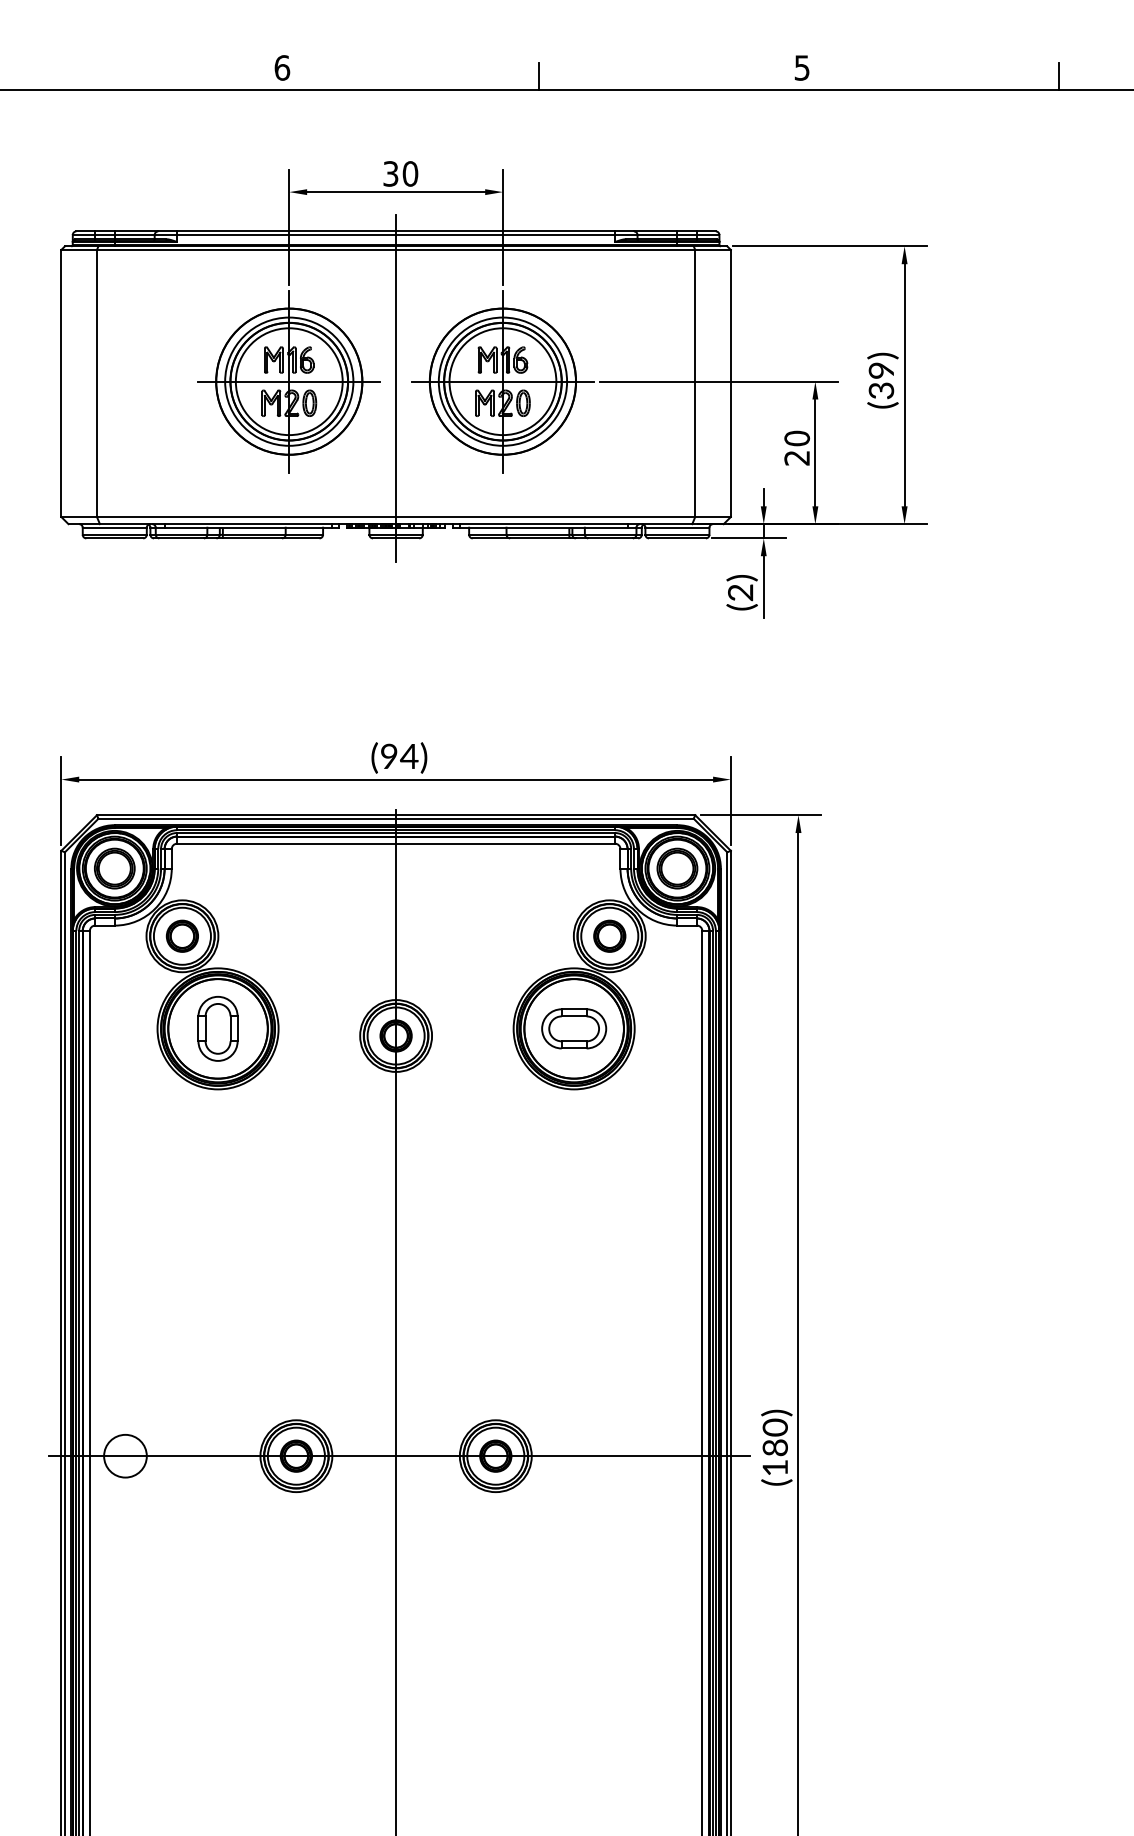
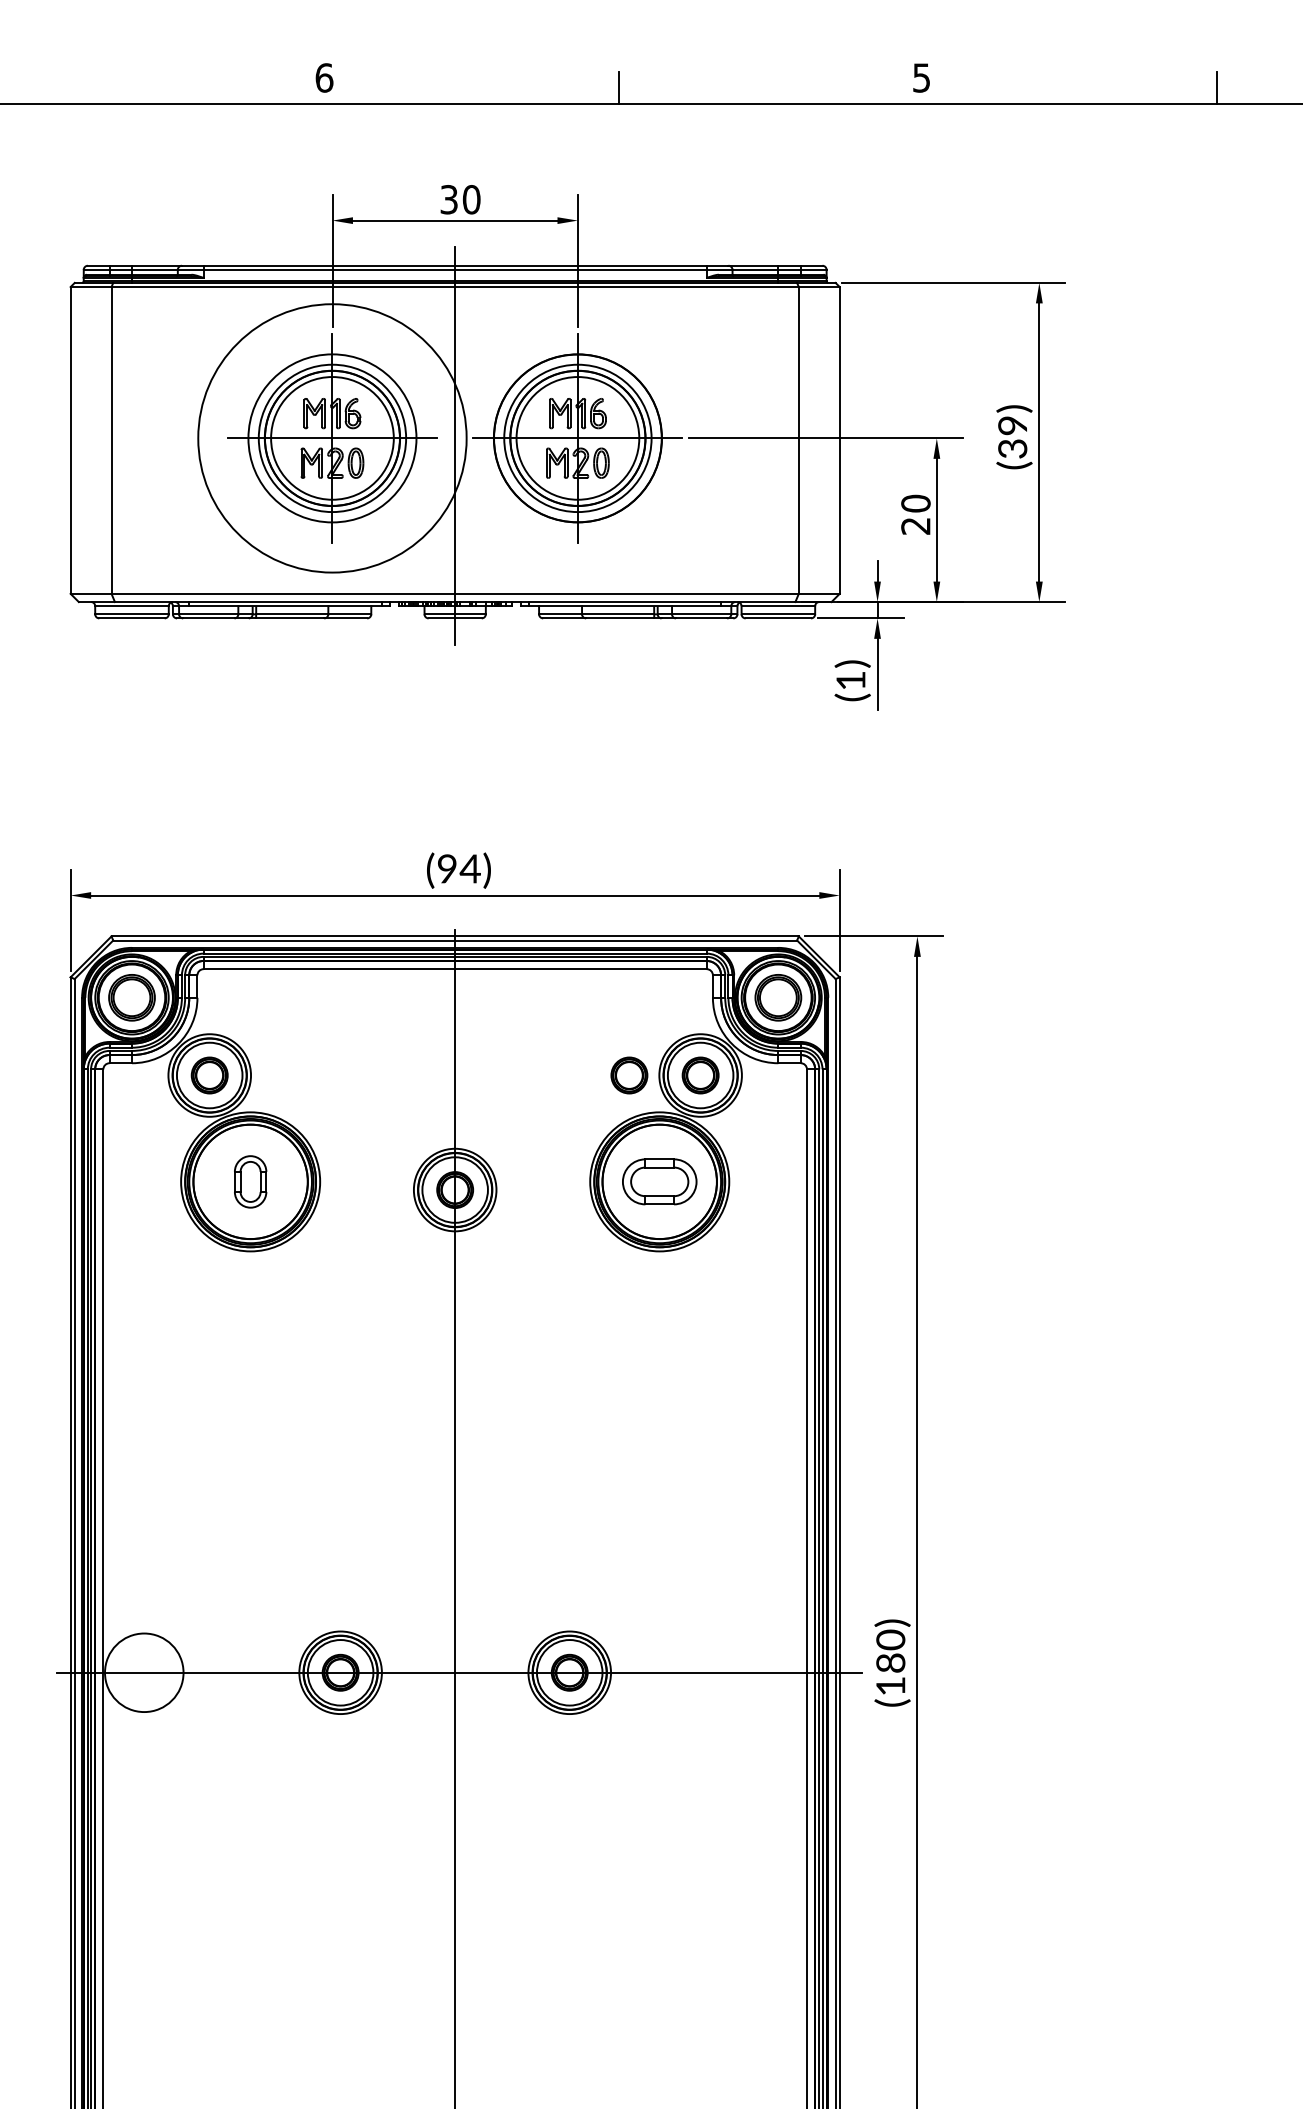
circle: (289, 381) -> (332, 438), size x1.6
text: (740, 592) -> (850, 680), (2) -> (1)
part: (547, 935) -> (629, 1074), added
part: (217, 1028) -> (249, 1181), size x0.7
circle: (125, 1455) -> (144, 1671), size x1.6

